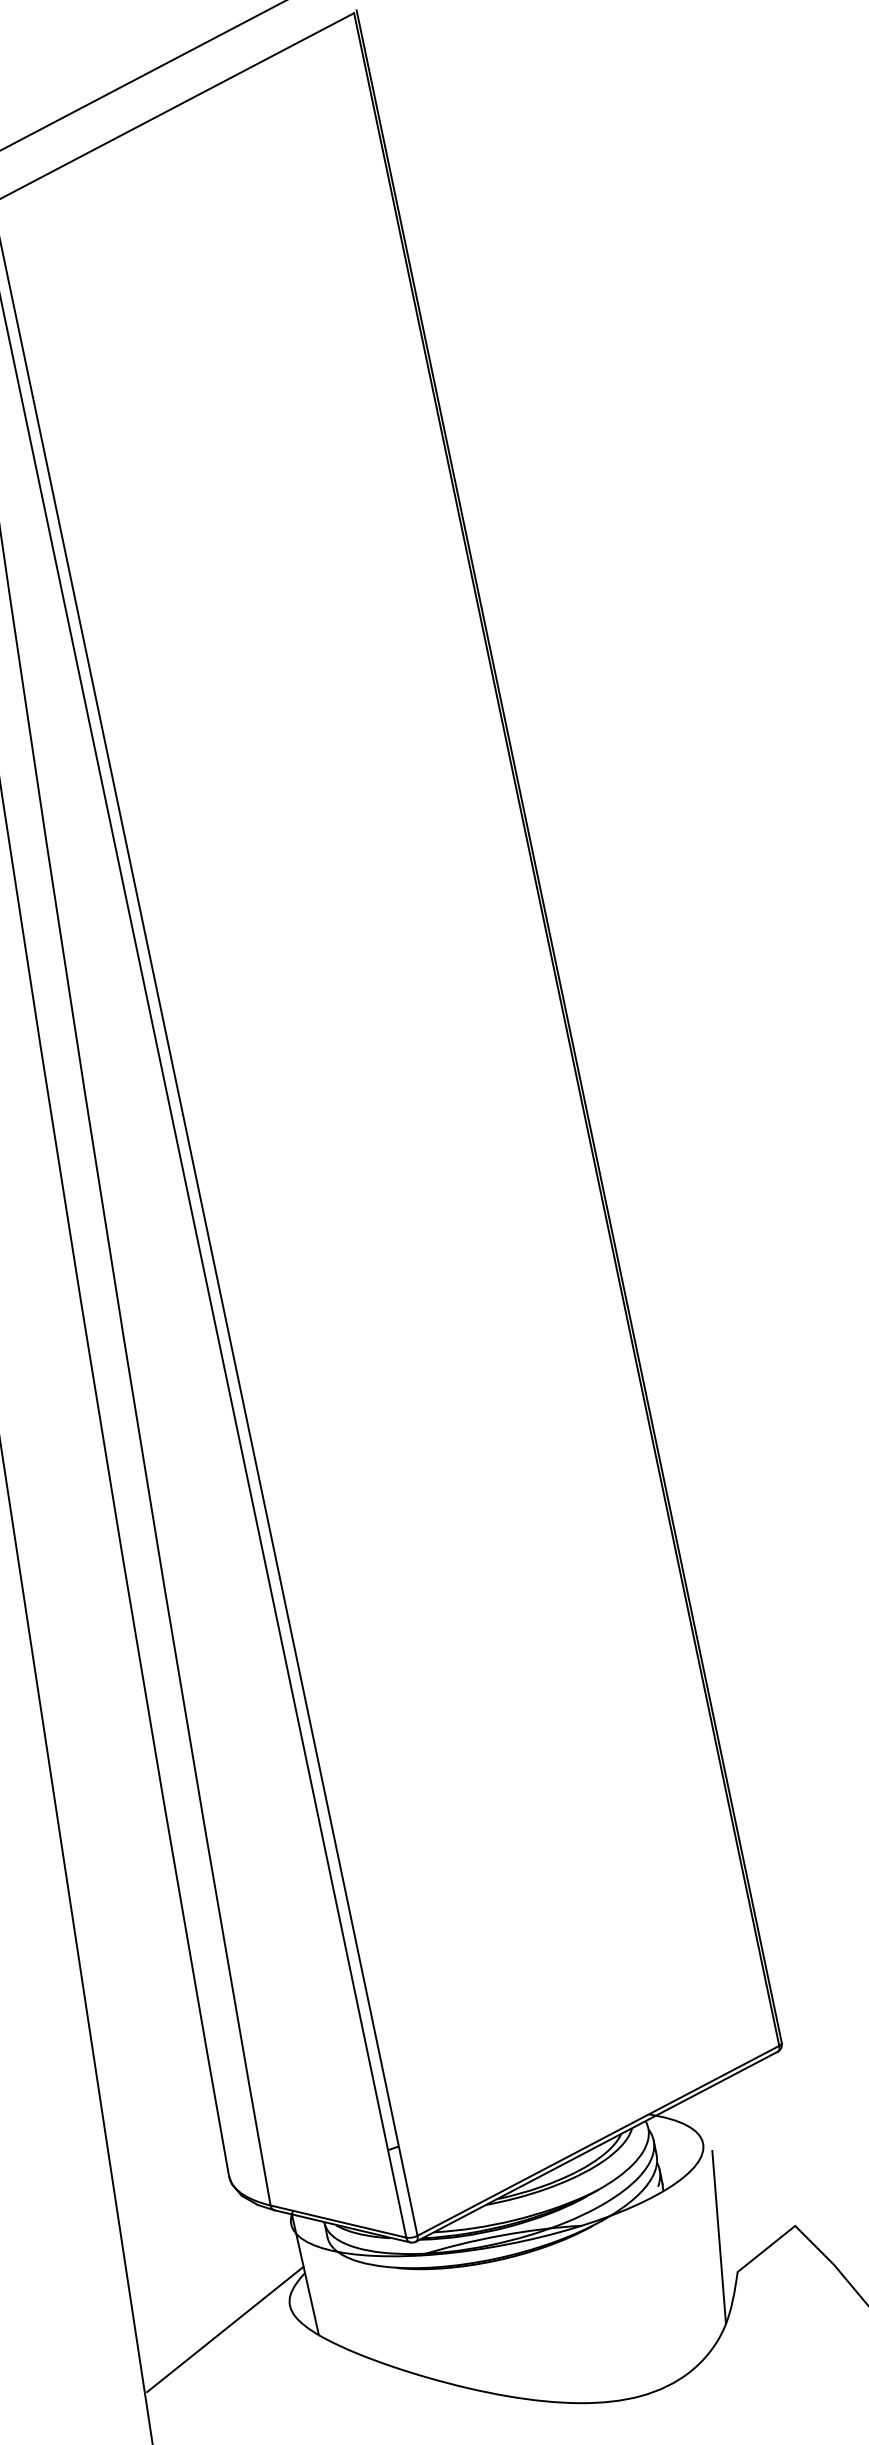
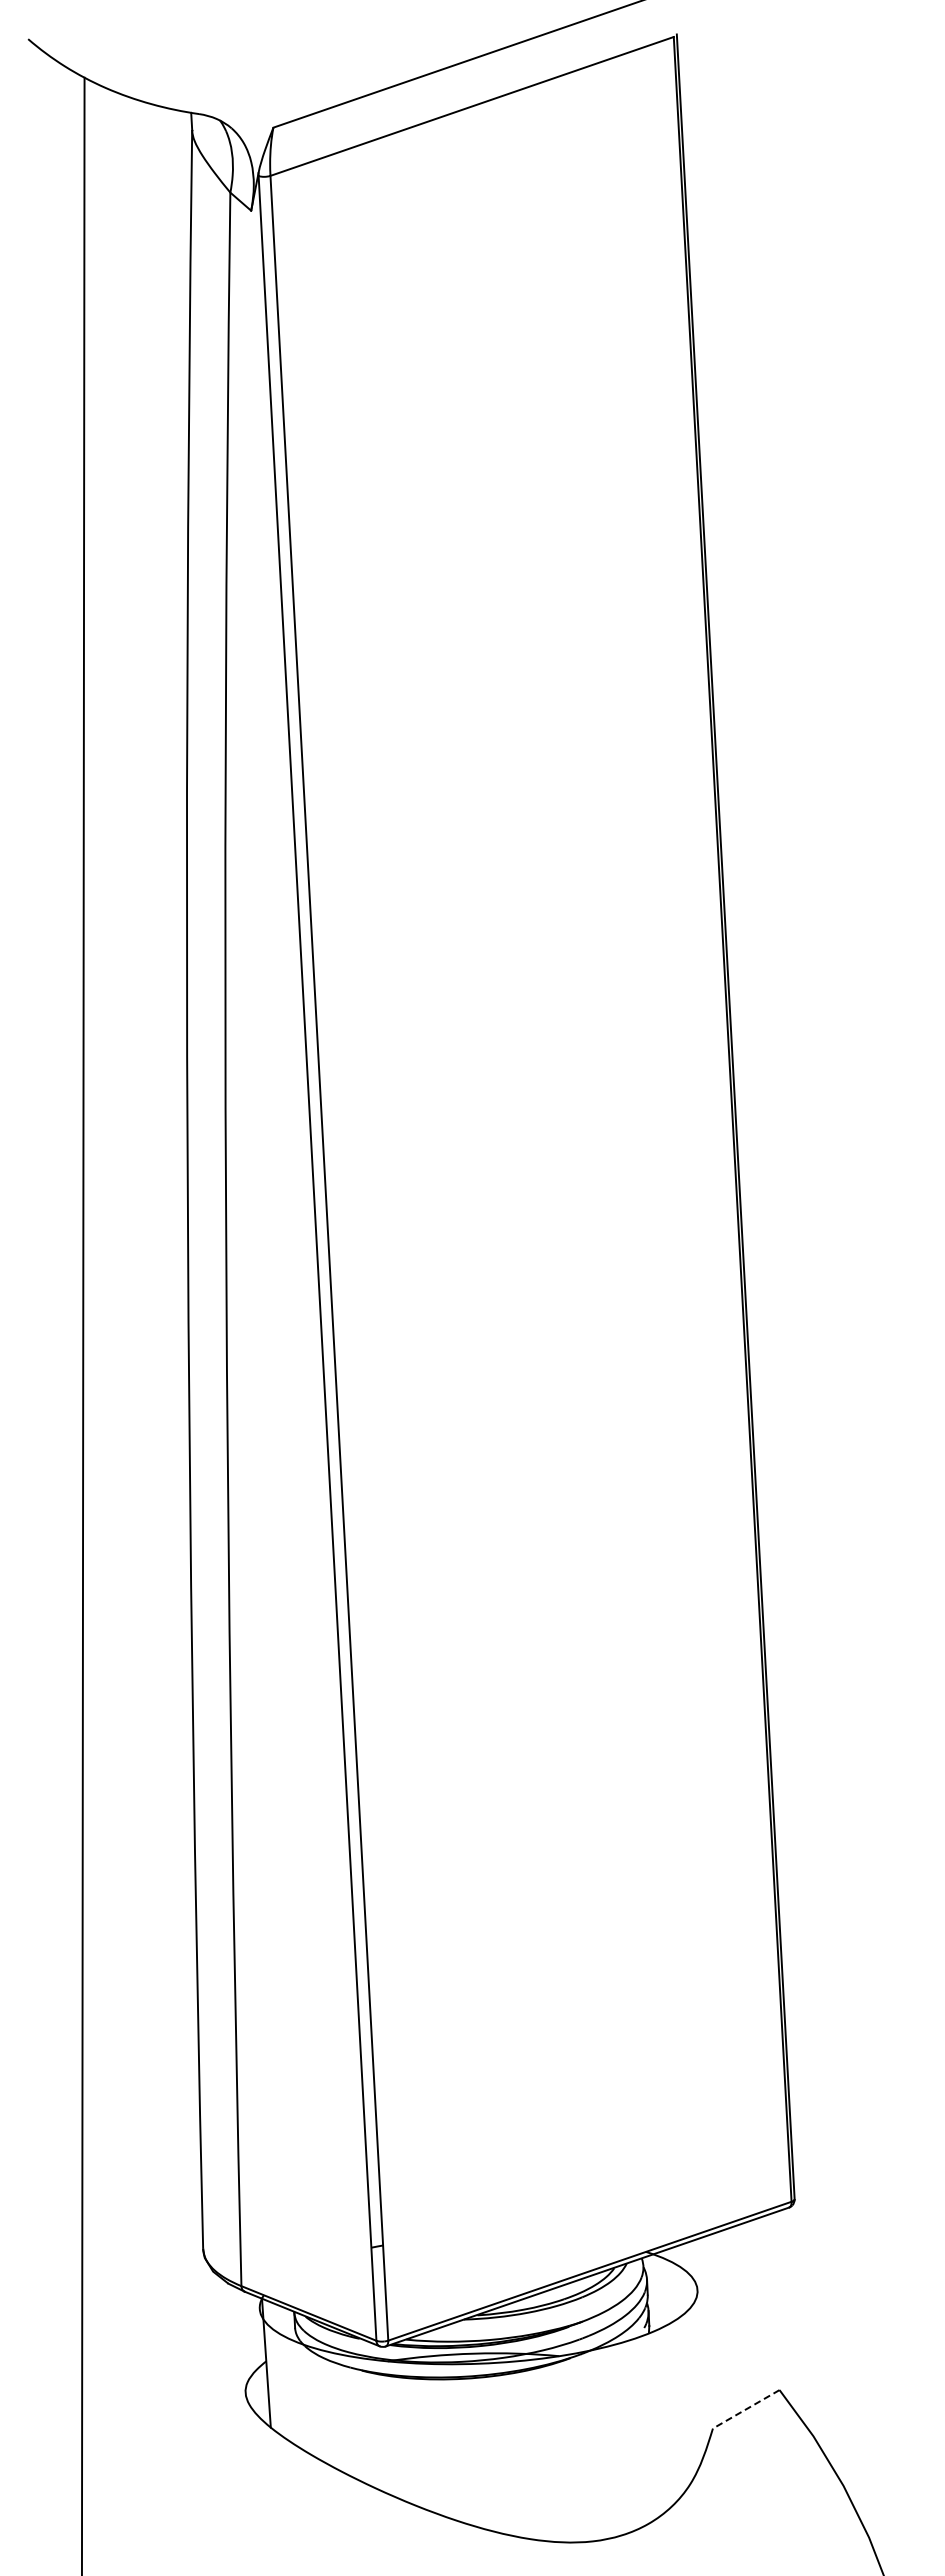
line: (718, 2237) -> (698, 2389), removed
line: (765, 2249) -> (745, 2409), solid -> dashed
line: (224, 2329) -> (174, 2406), removed

